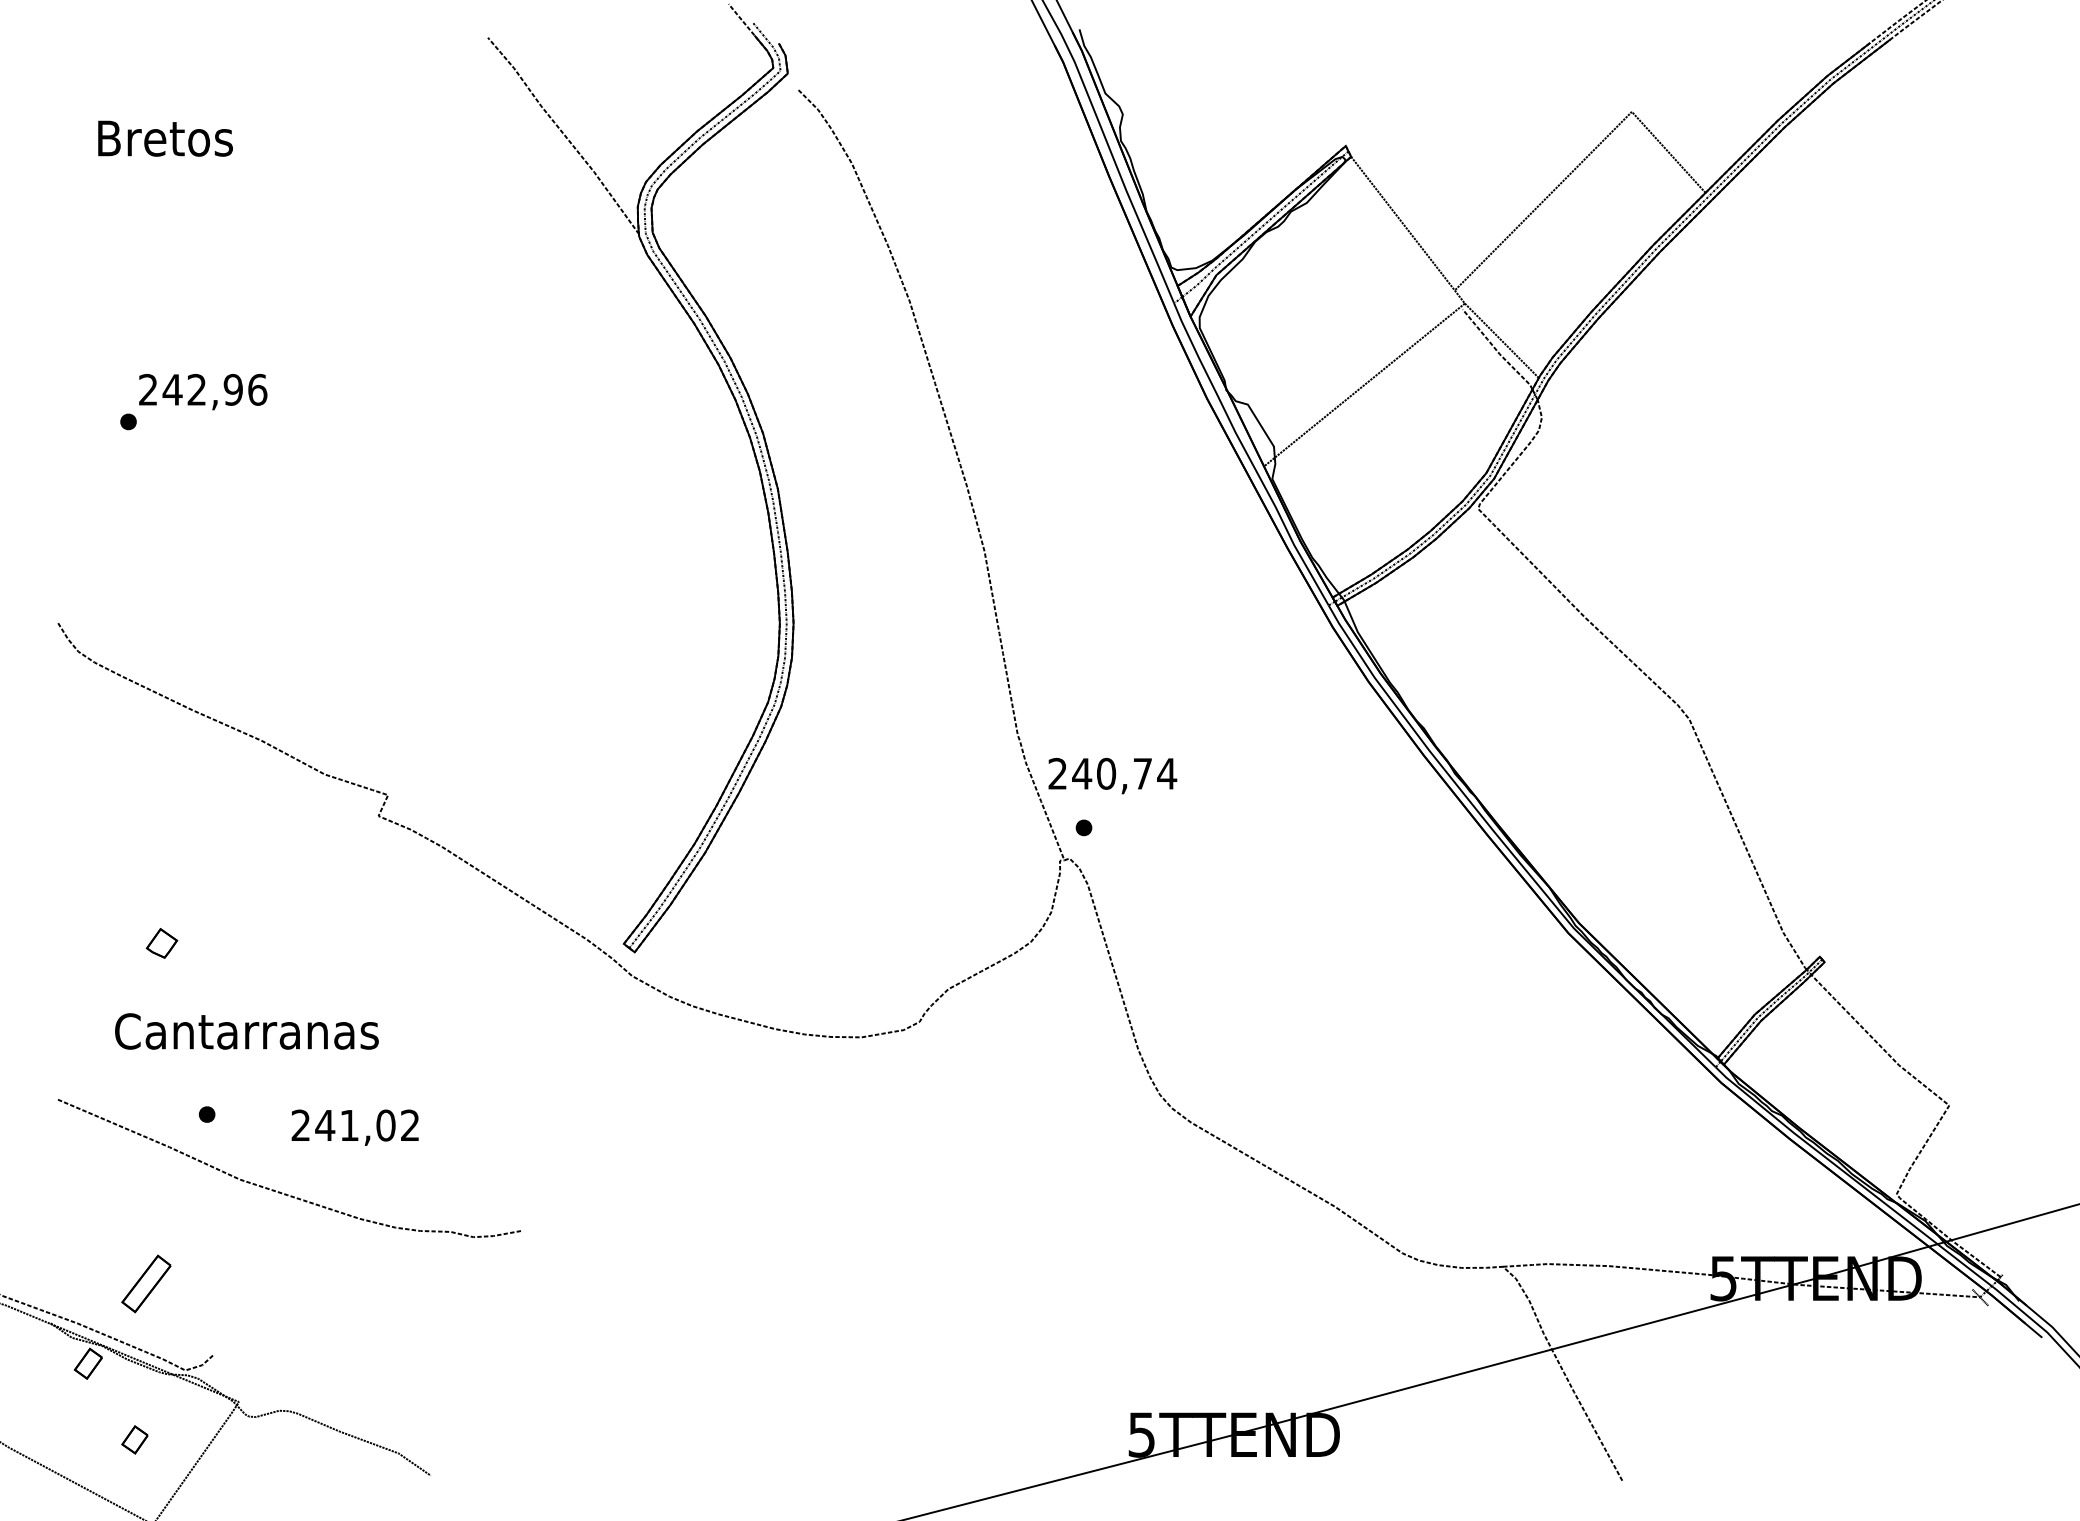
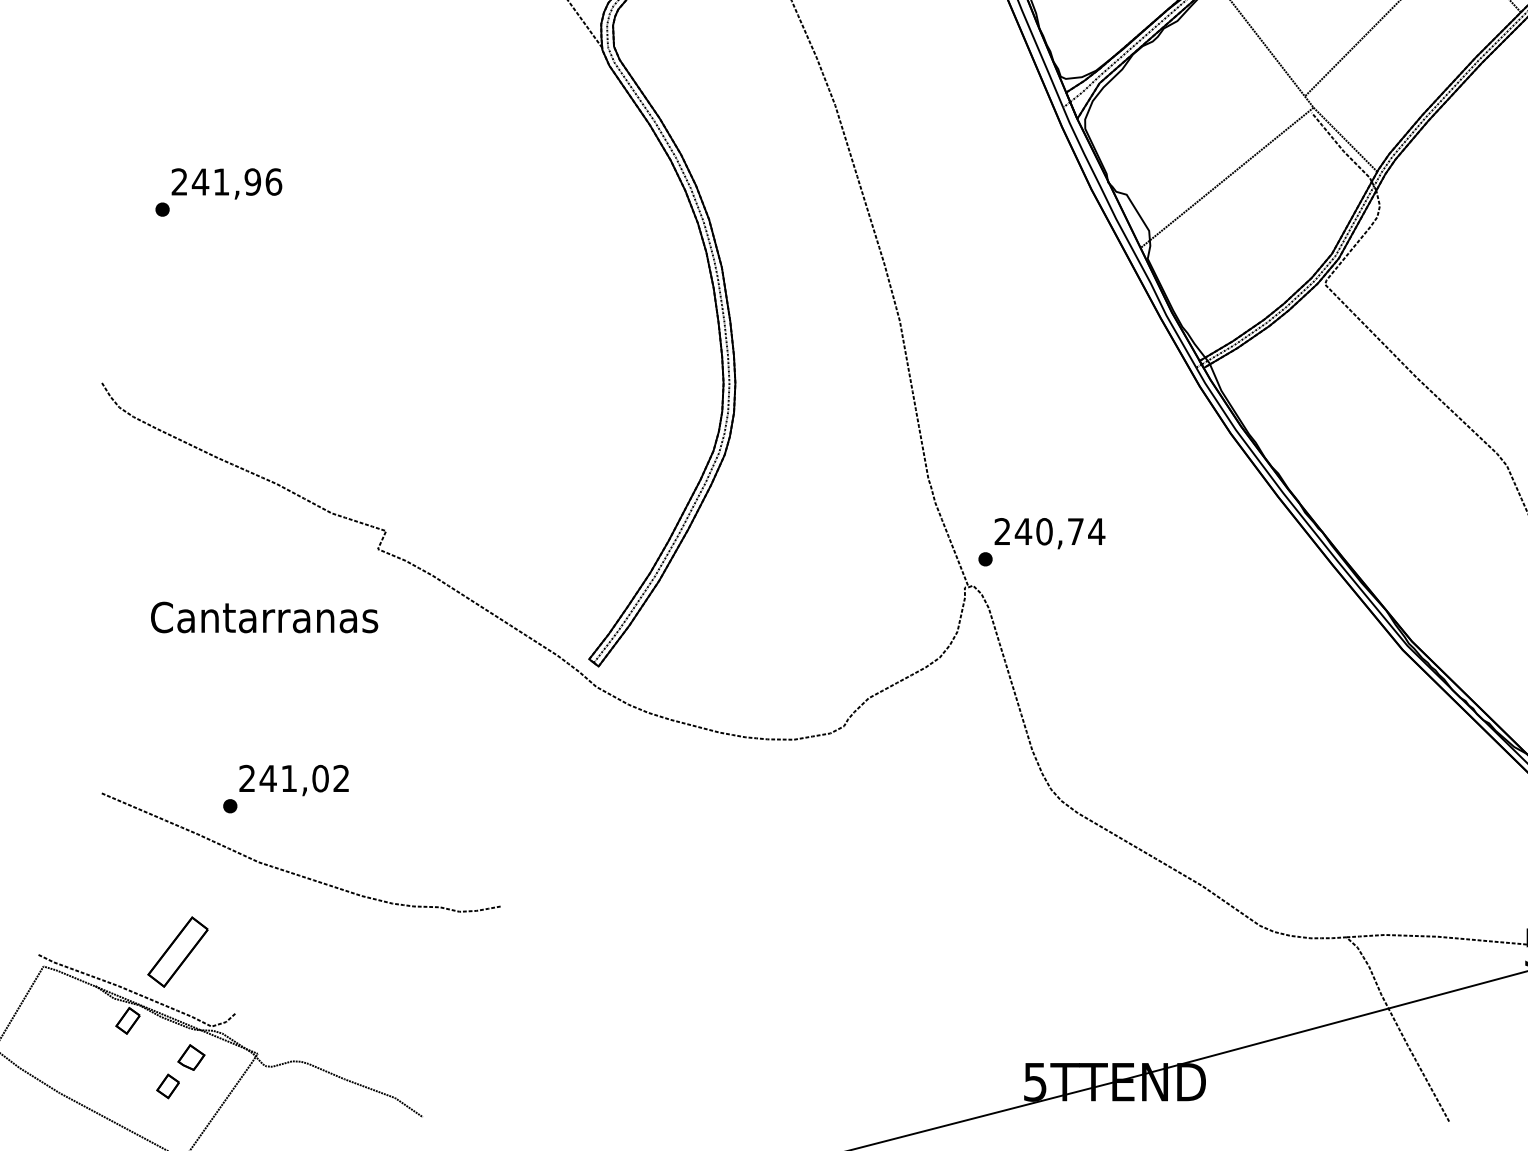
text: (196, 389) -> (221, 181), 242,96 -> 241,96
text: (1112, 775) -> (1049, 533), moved
part: (161, 943) -> (190, 1057), moved
text: (246, 1031) -> (264, 617), moved
text: (354, 1127) -> (293, 780), moved
part: (146, 1283) -> (178, 951), size x1.43

